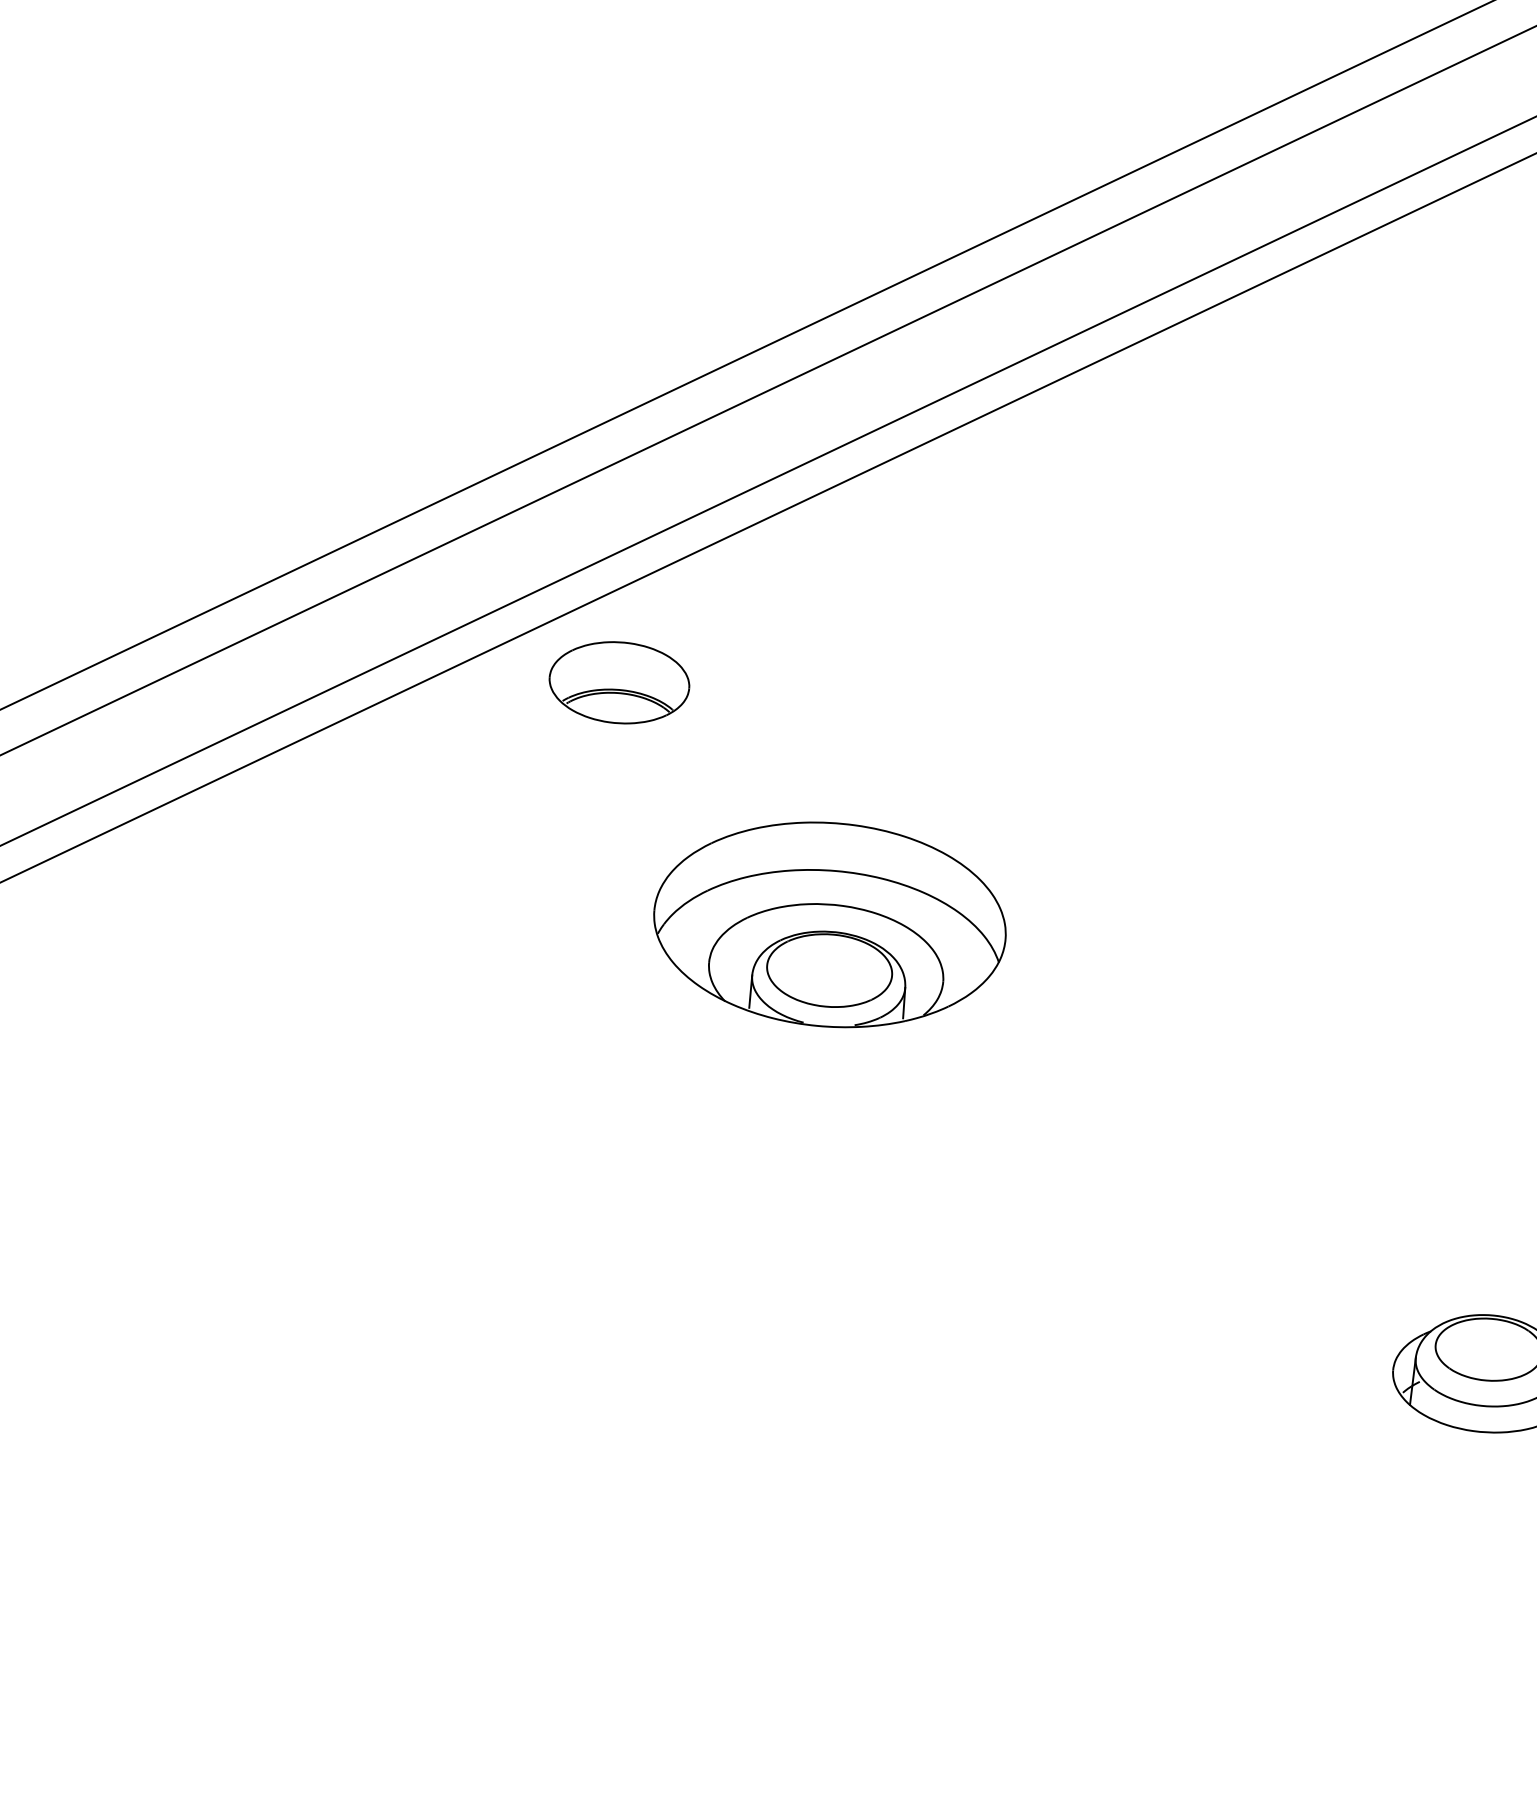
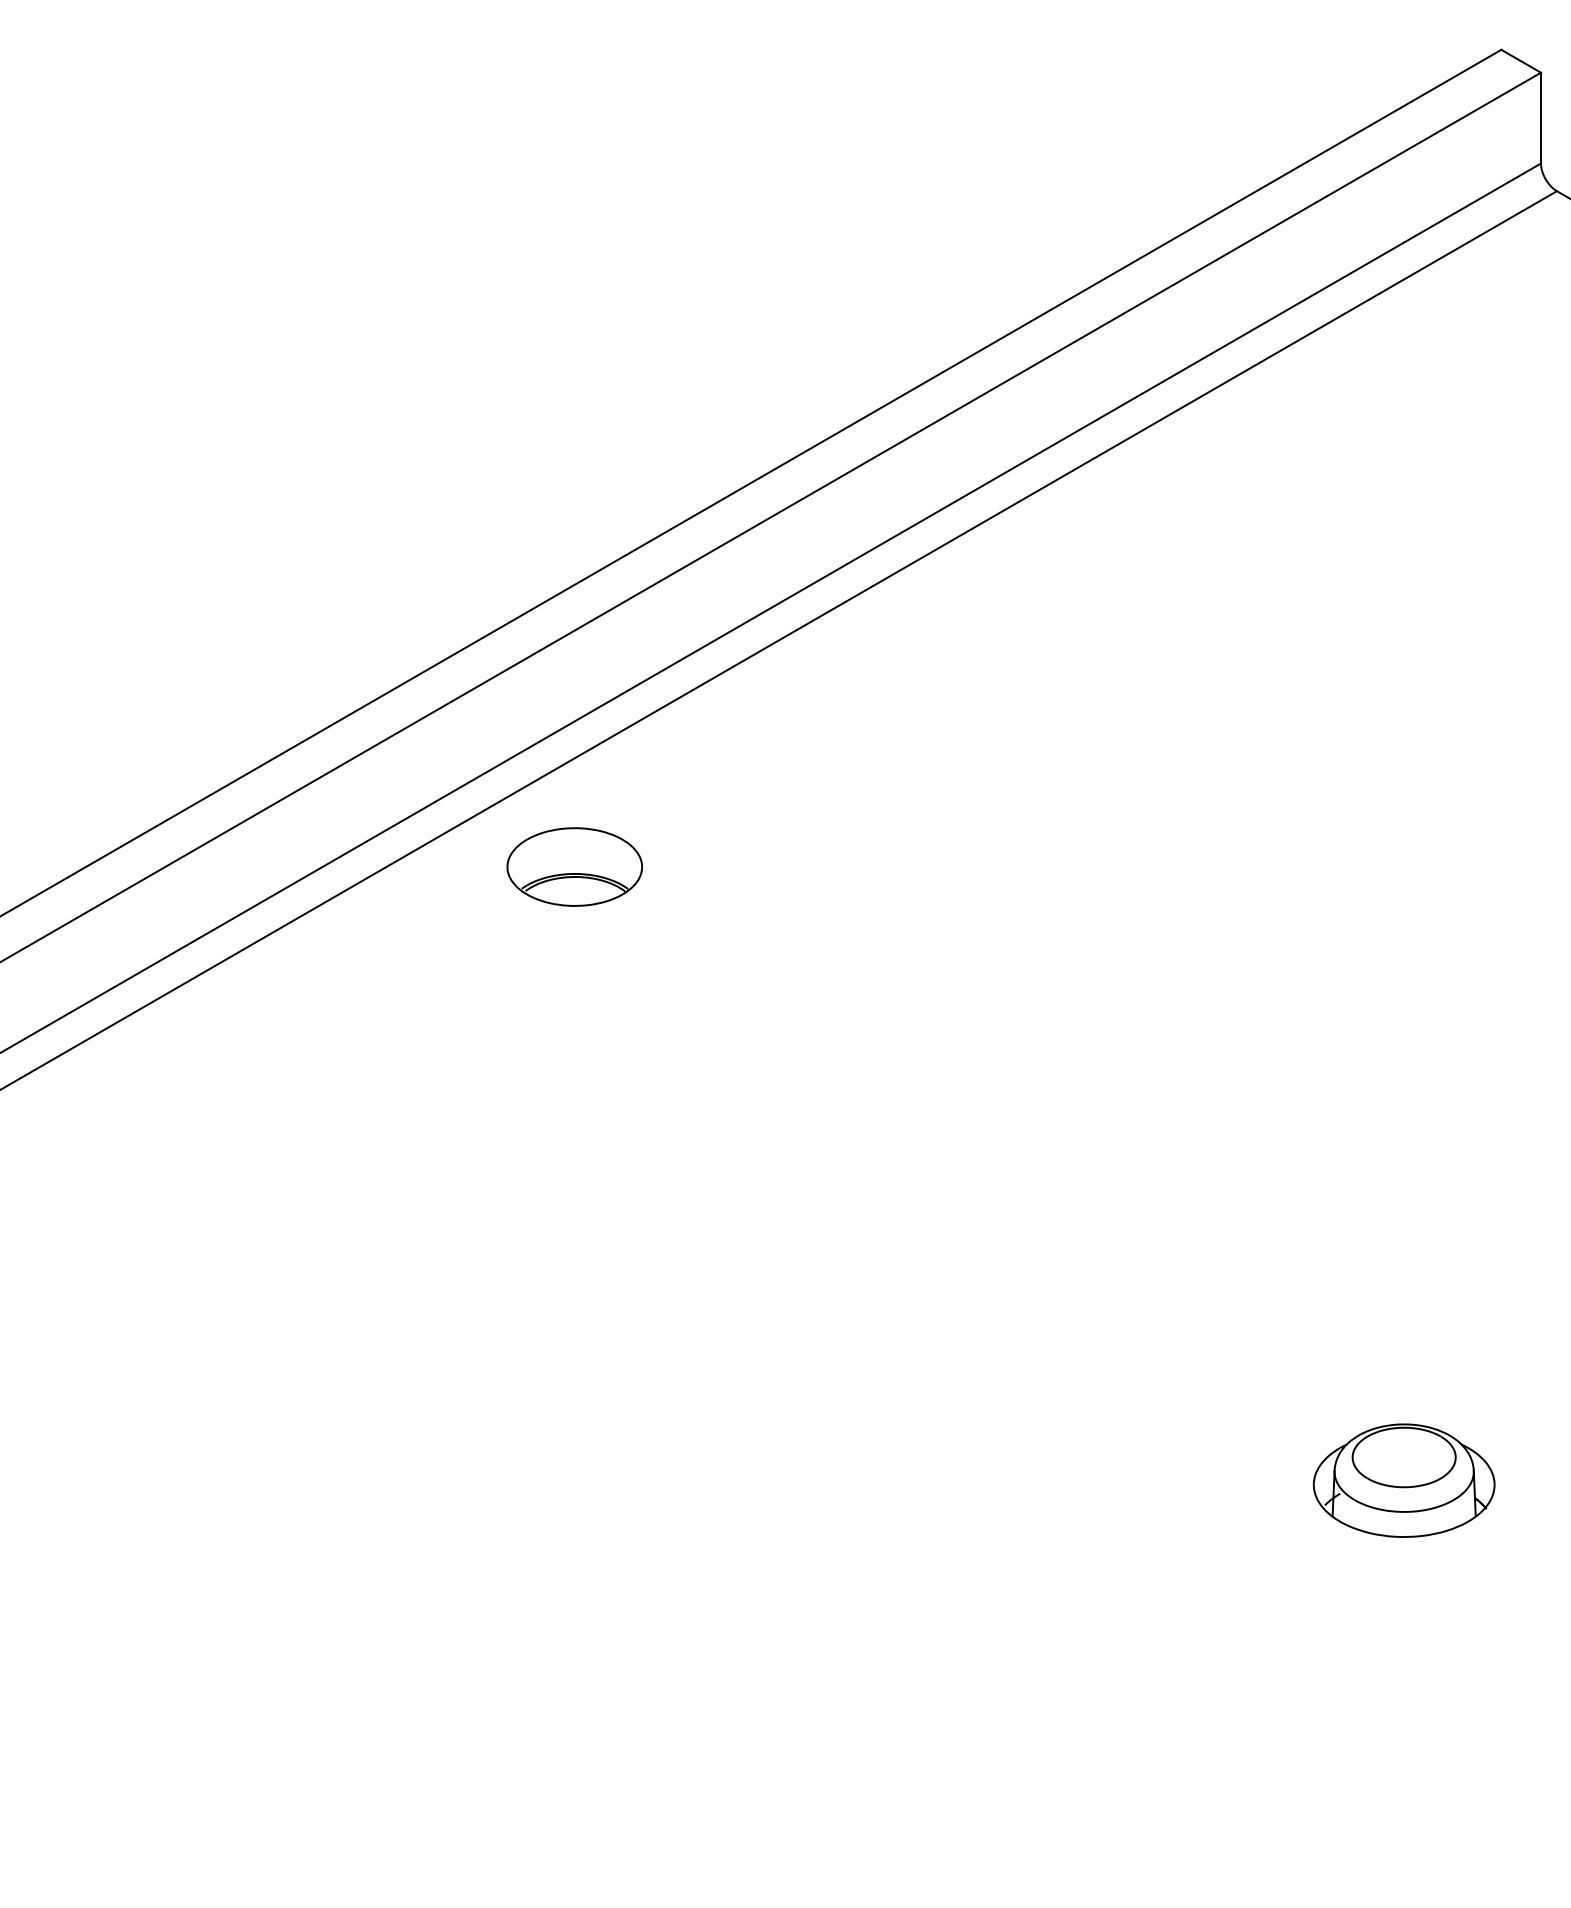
part: (619, 682) -> (574, 866), moved
part: (830, 924) -> (739, 1100), removed

